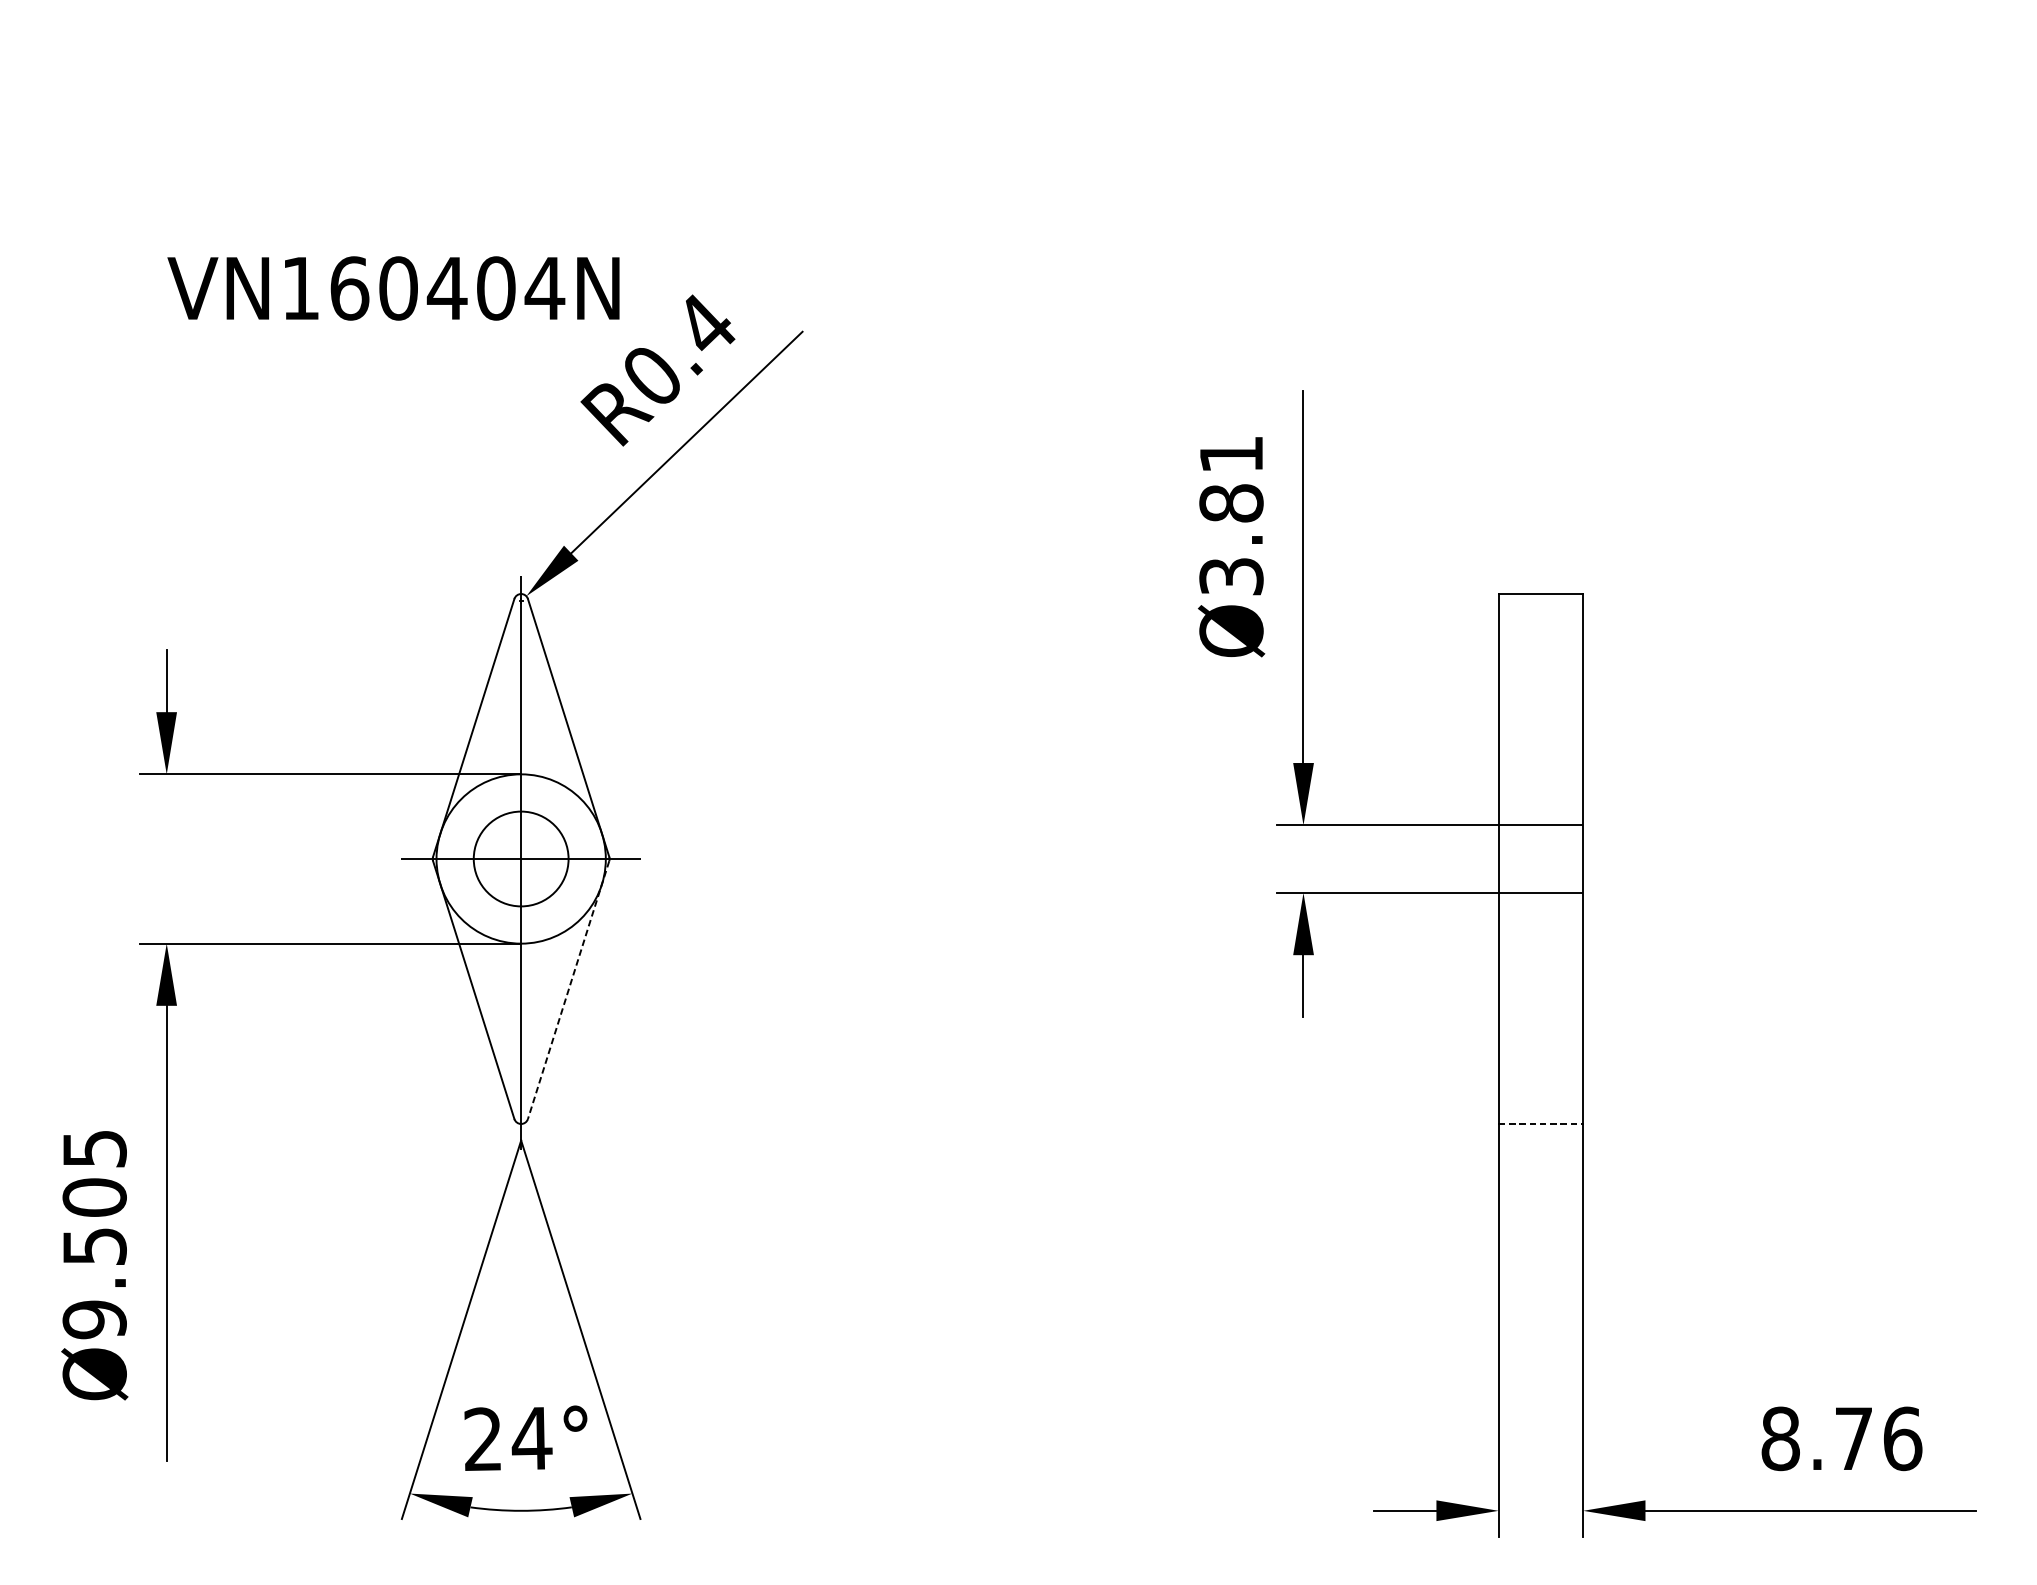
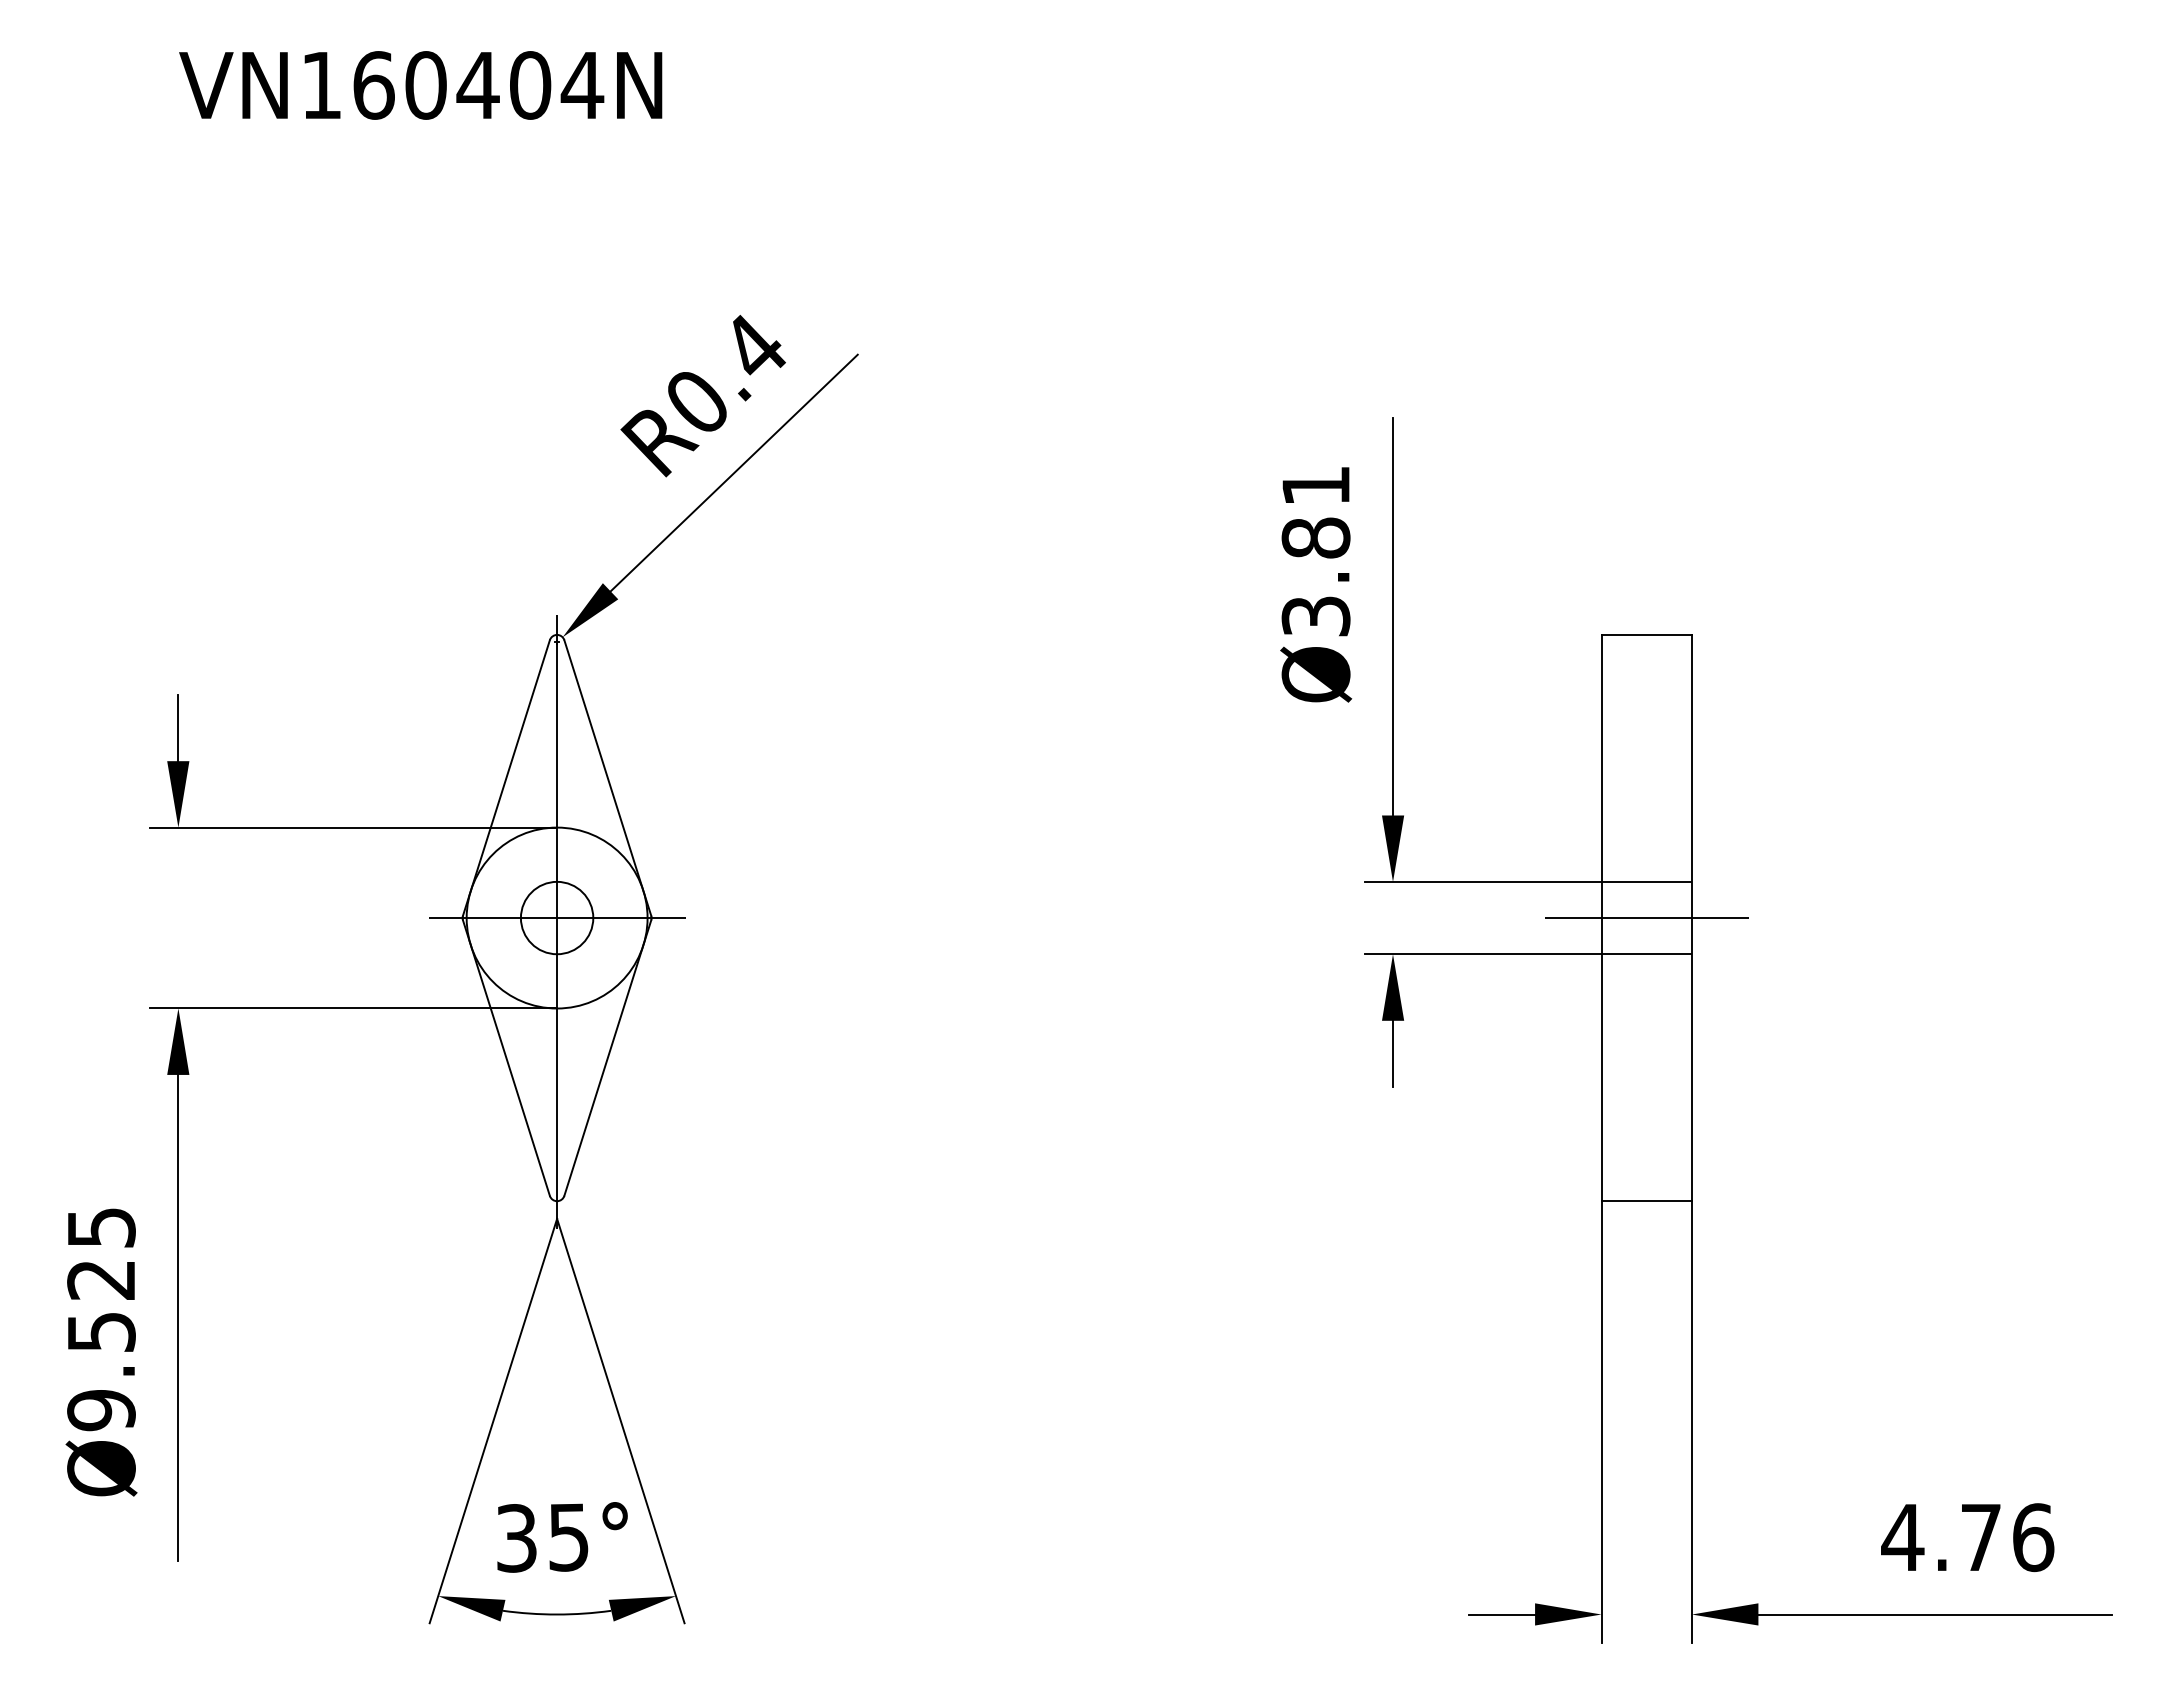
text: (393, 288) -> (420, 85), moved
circle: (520, 858) -> (556, 917), size x0.71
line: (1540, 859) -> (1646, 918), added
line: (568, 990) -> (607, 1058), dashed -> solid
line: (1541, 1124) -> (1647, 1201), dashed -> solid
text: (94, 1197) -> (101, 1279), Ø9.505 -> Ø9.525
text: (508, 1438) -> (543, 1537), 24° -> 35°
text: (1780, 1438) -> (1902, 1537), 8.76 -> 4.76

